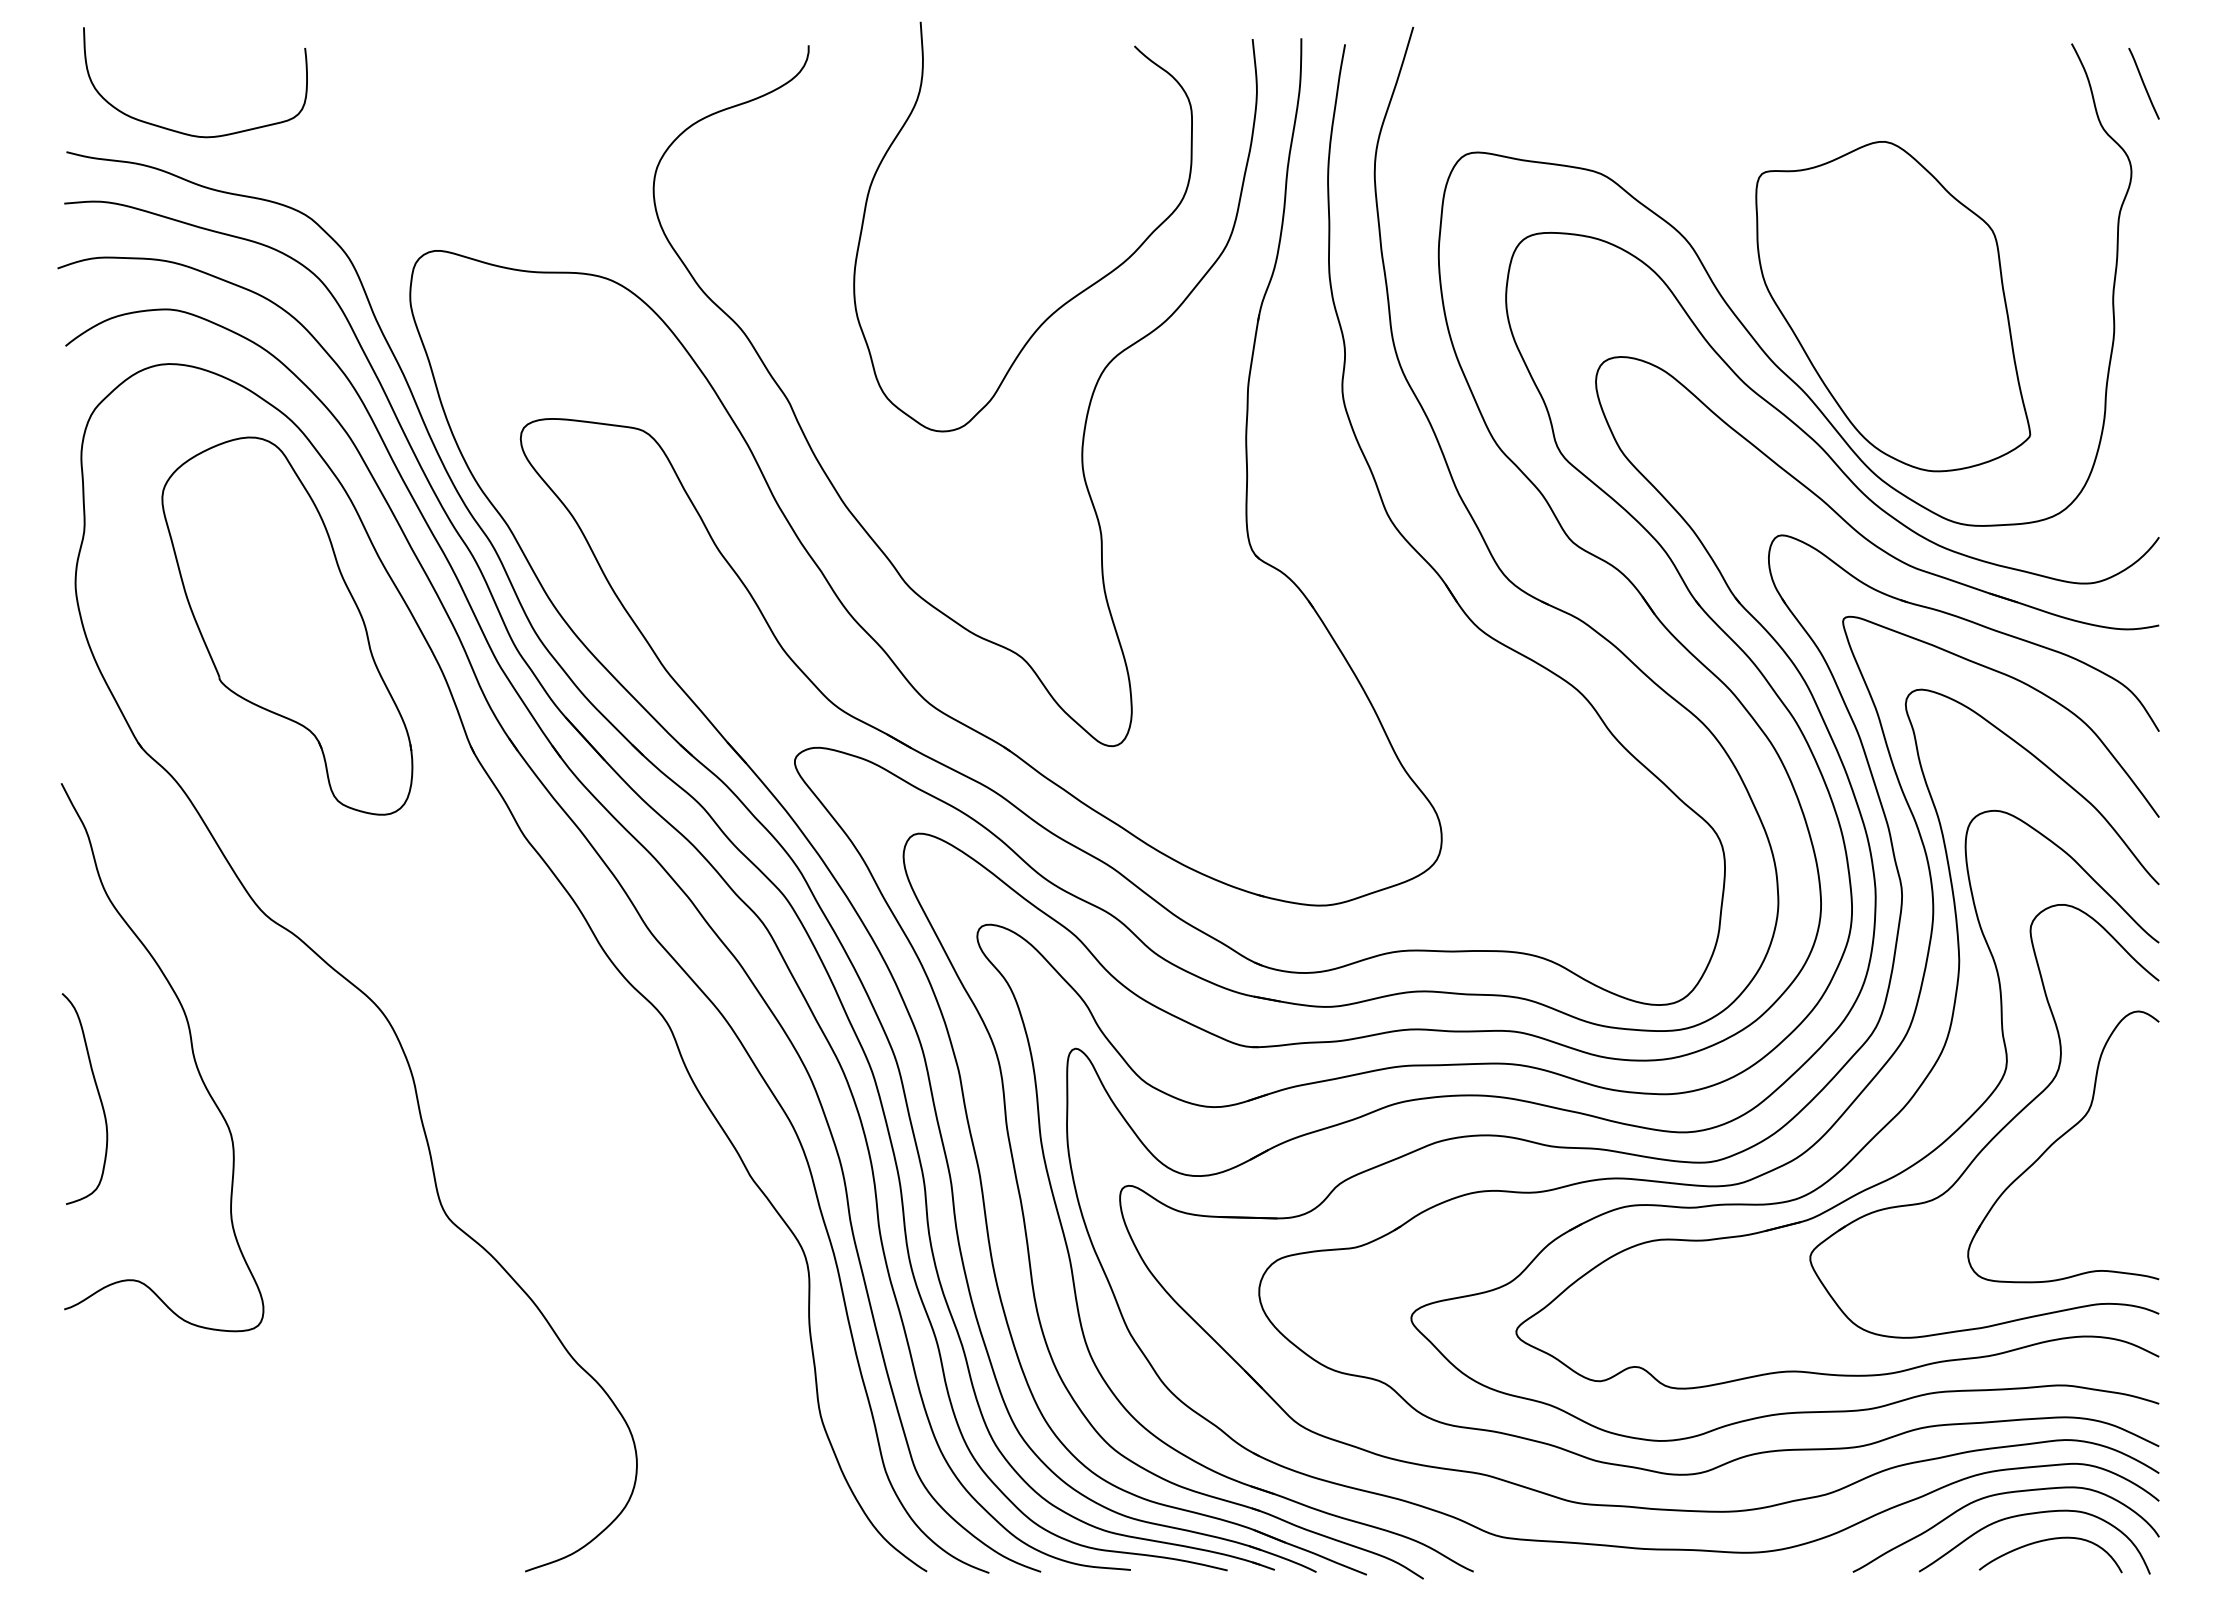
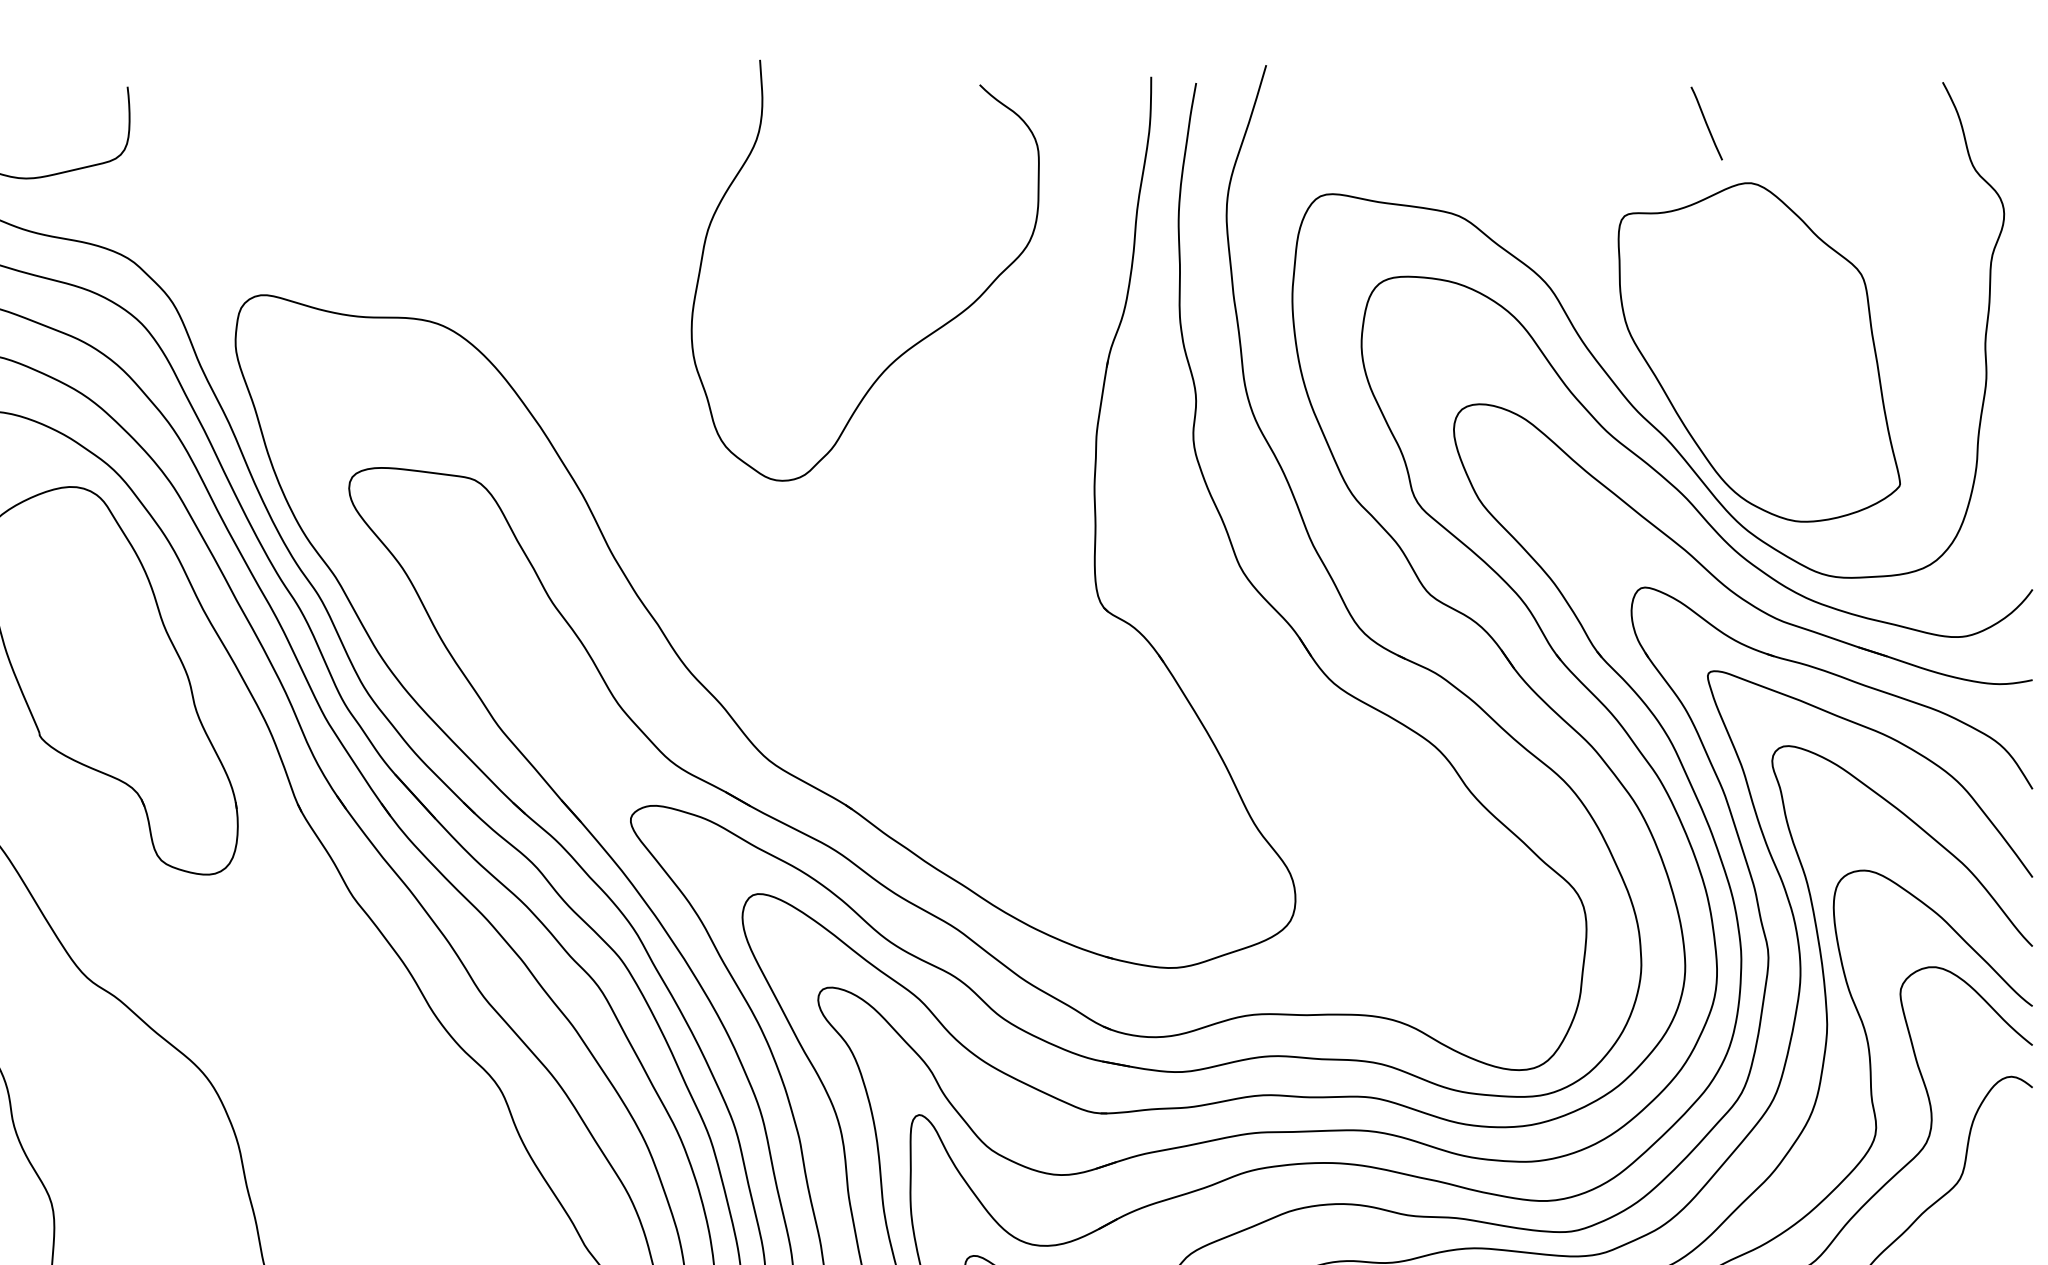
line: (2143, 83) -> (1706, 123), moved
curve: (1085, 417) -> (929, 466), removed

